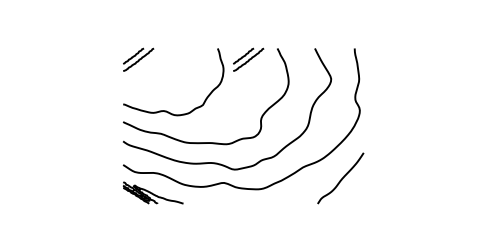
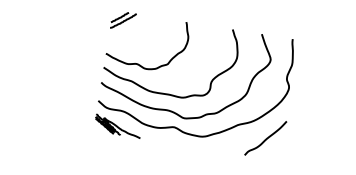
part: (248, 59) -> (208, 34), removed

